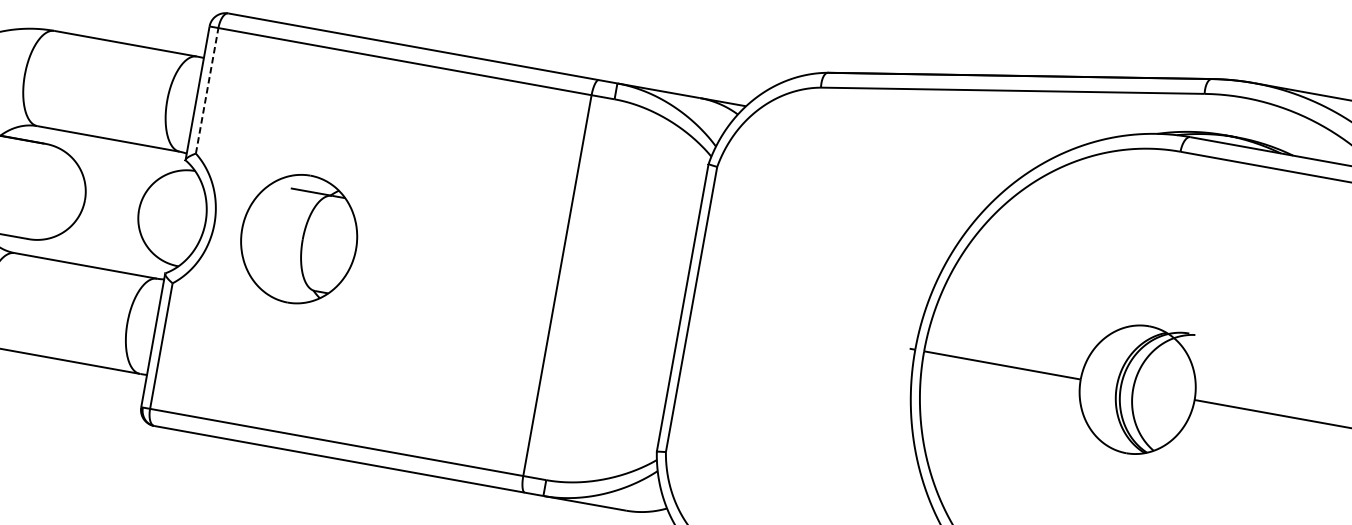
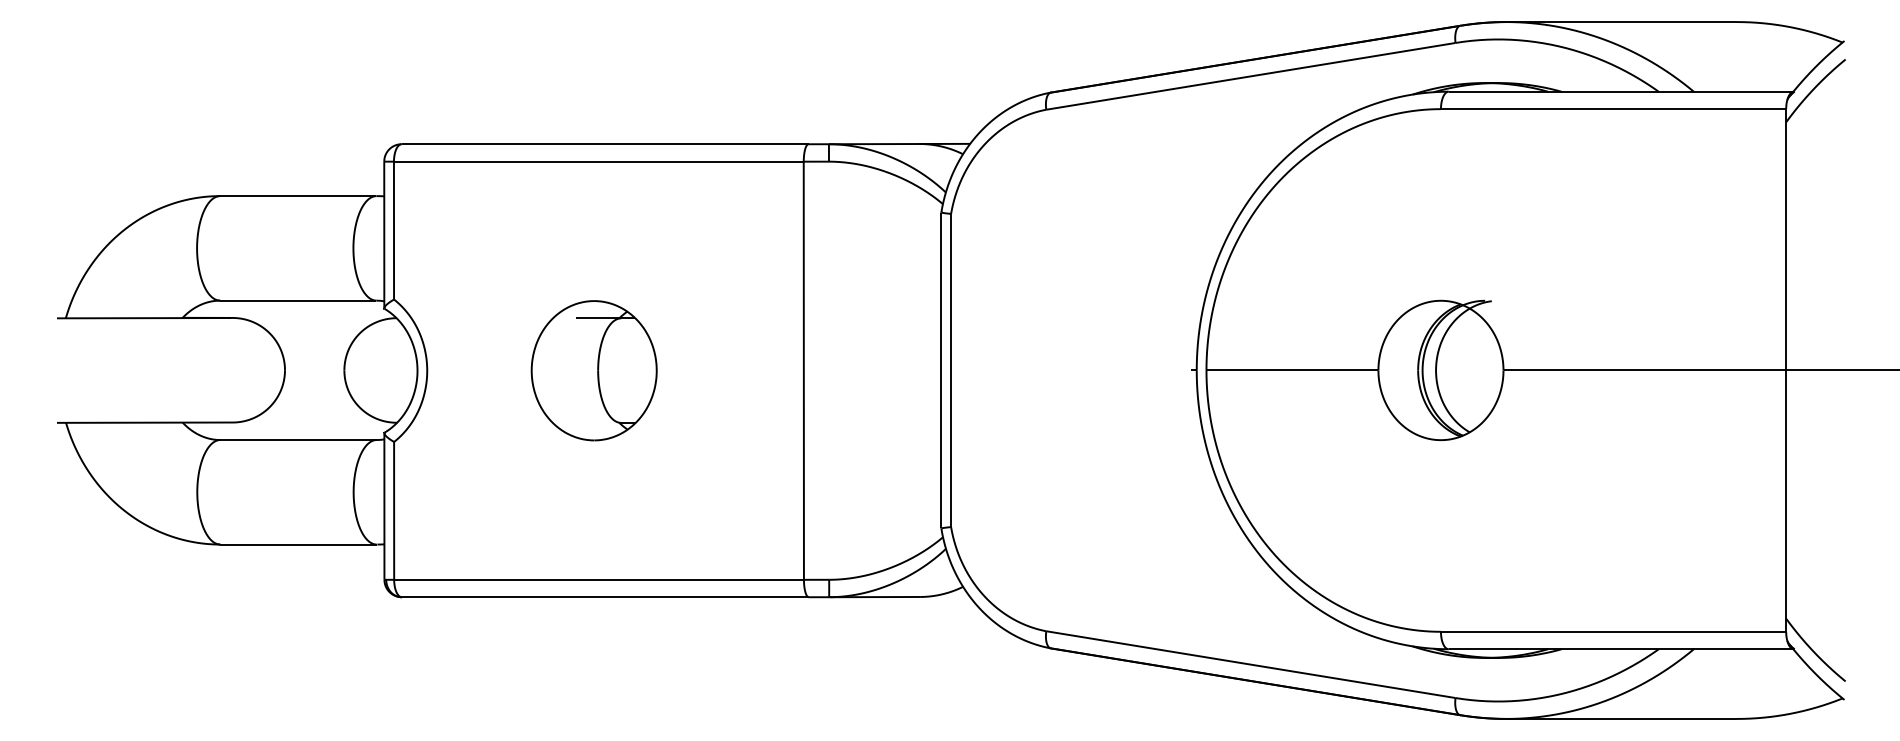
line: (207, 90) -> (394, 230), dashed -> solid
part: (298, 238) -> (593, 370), moved

